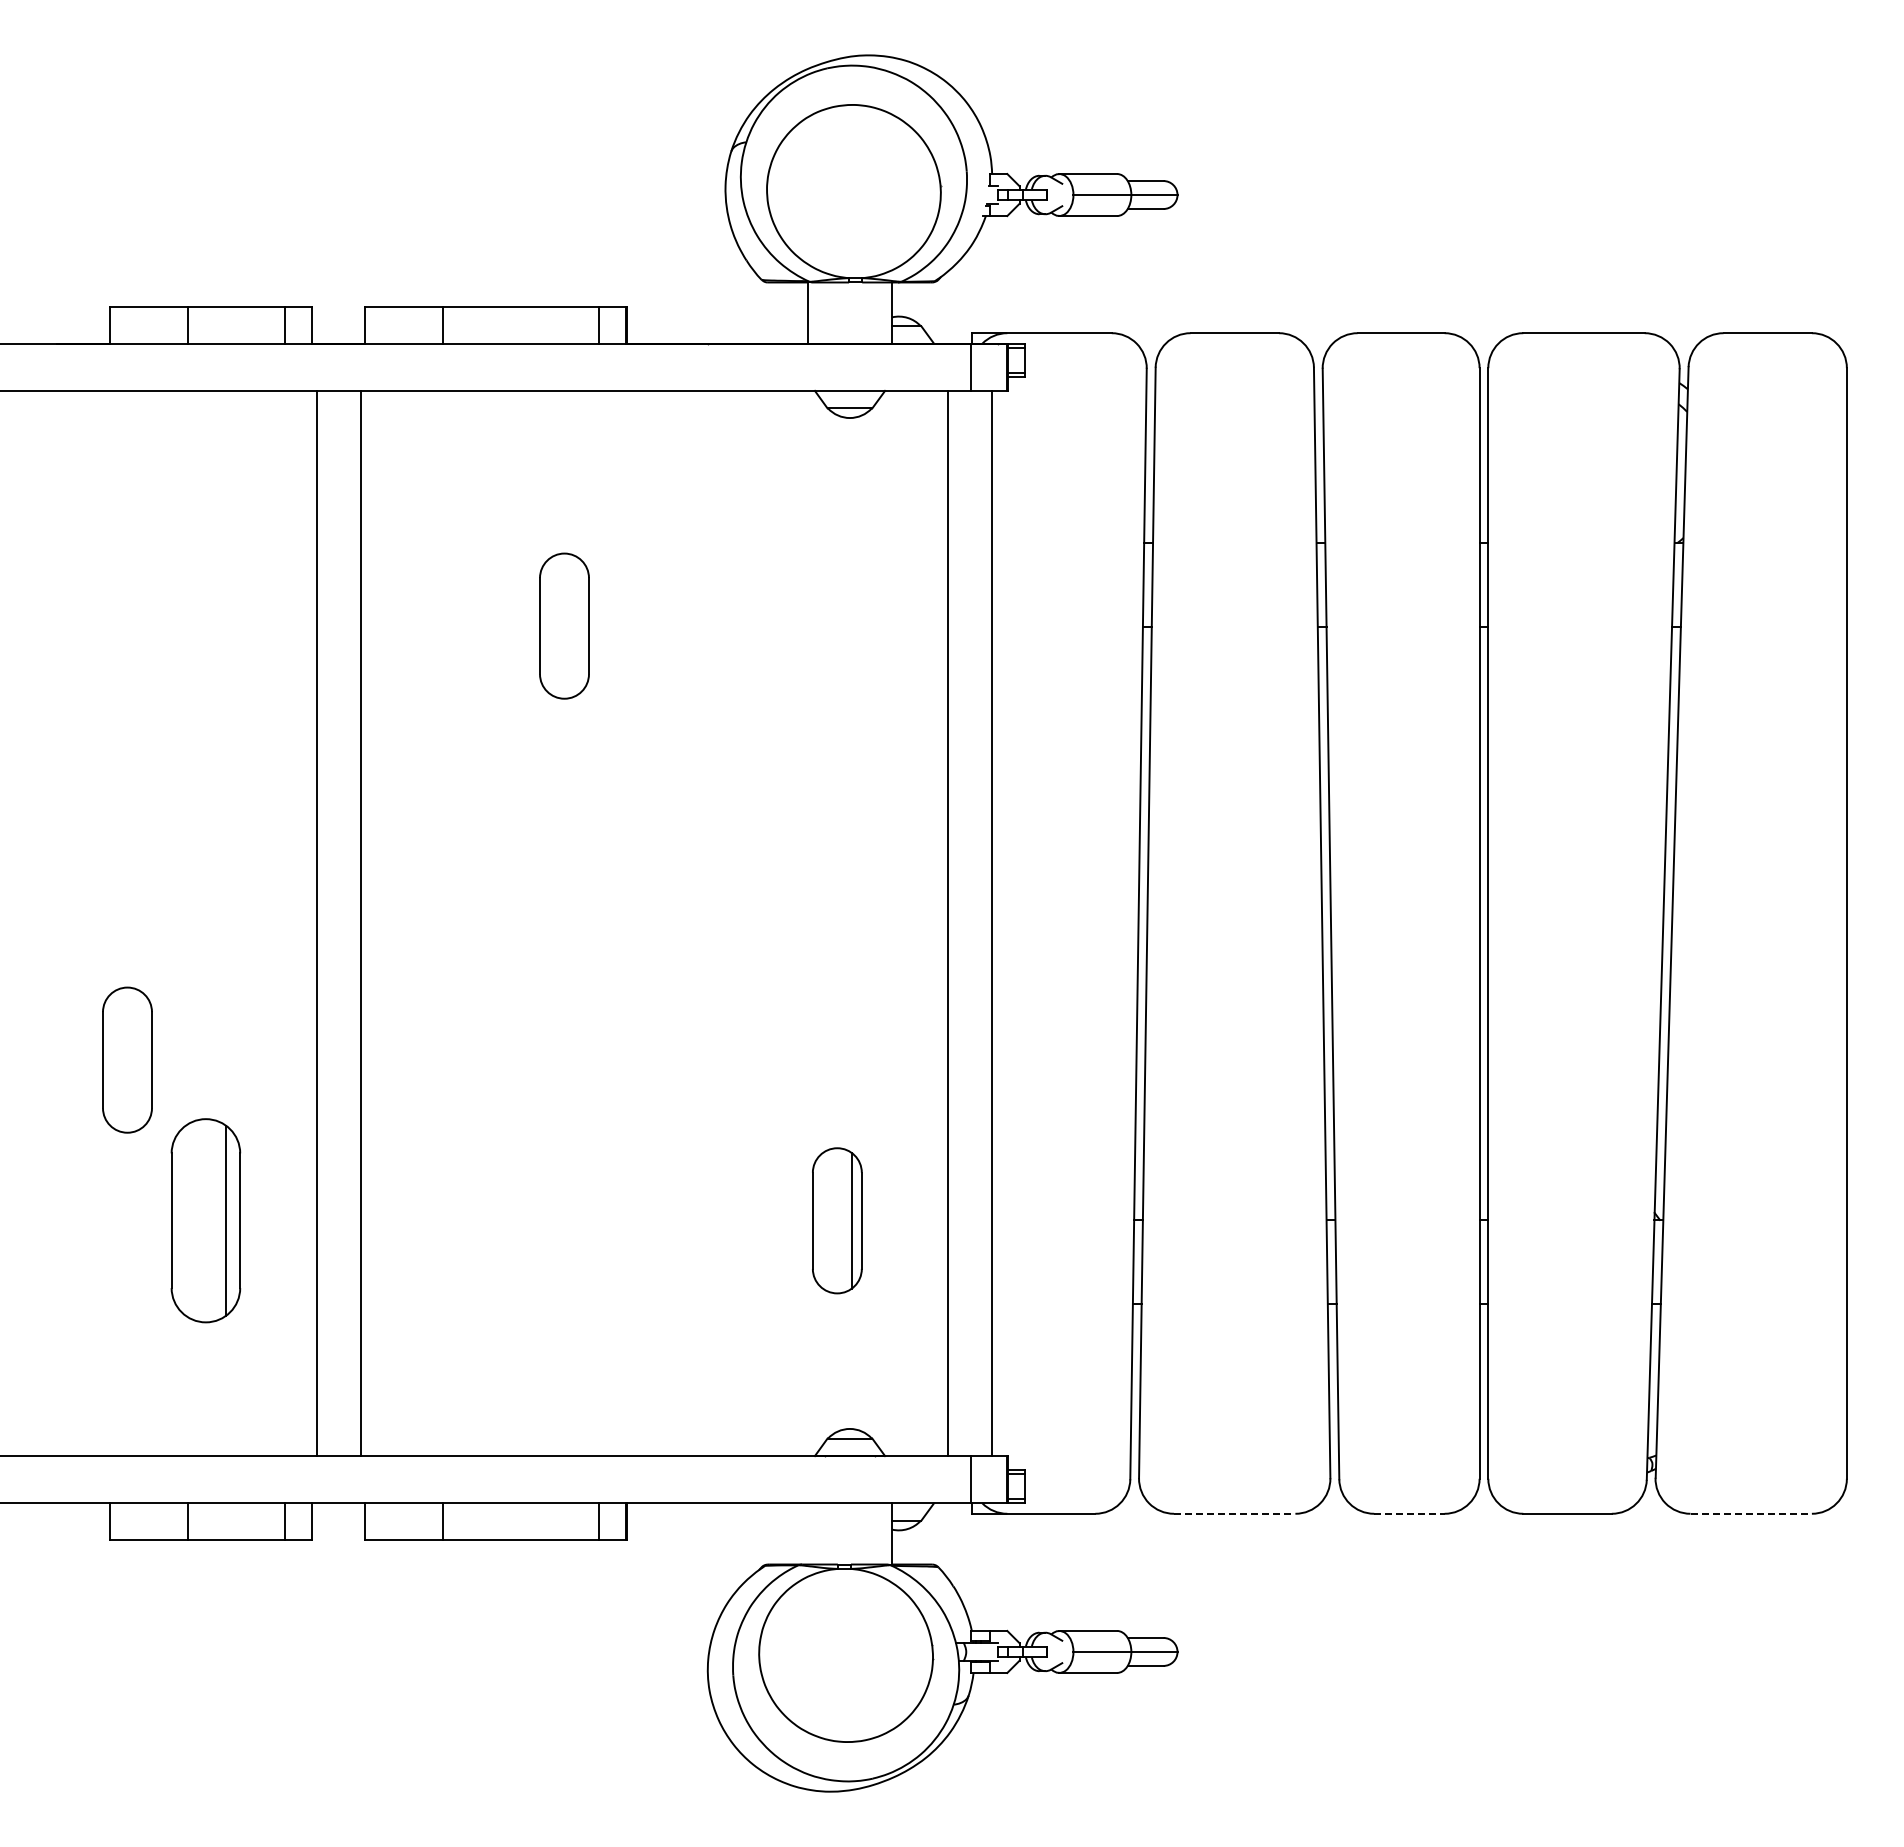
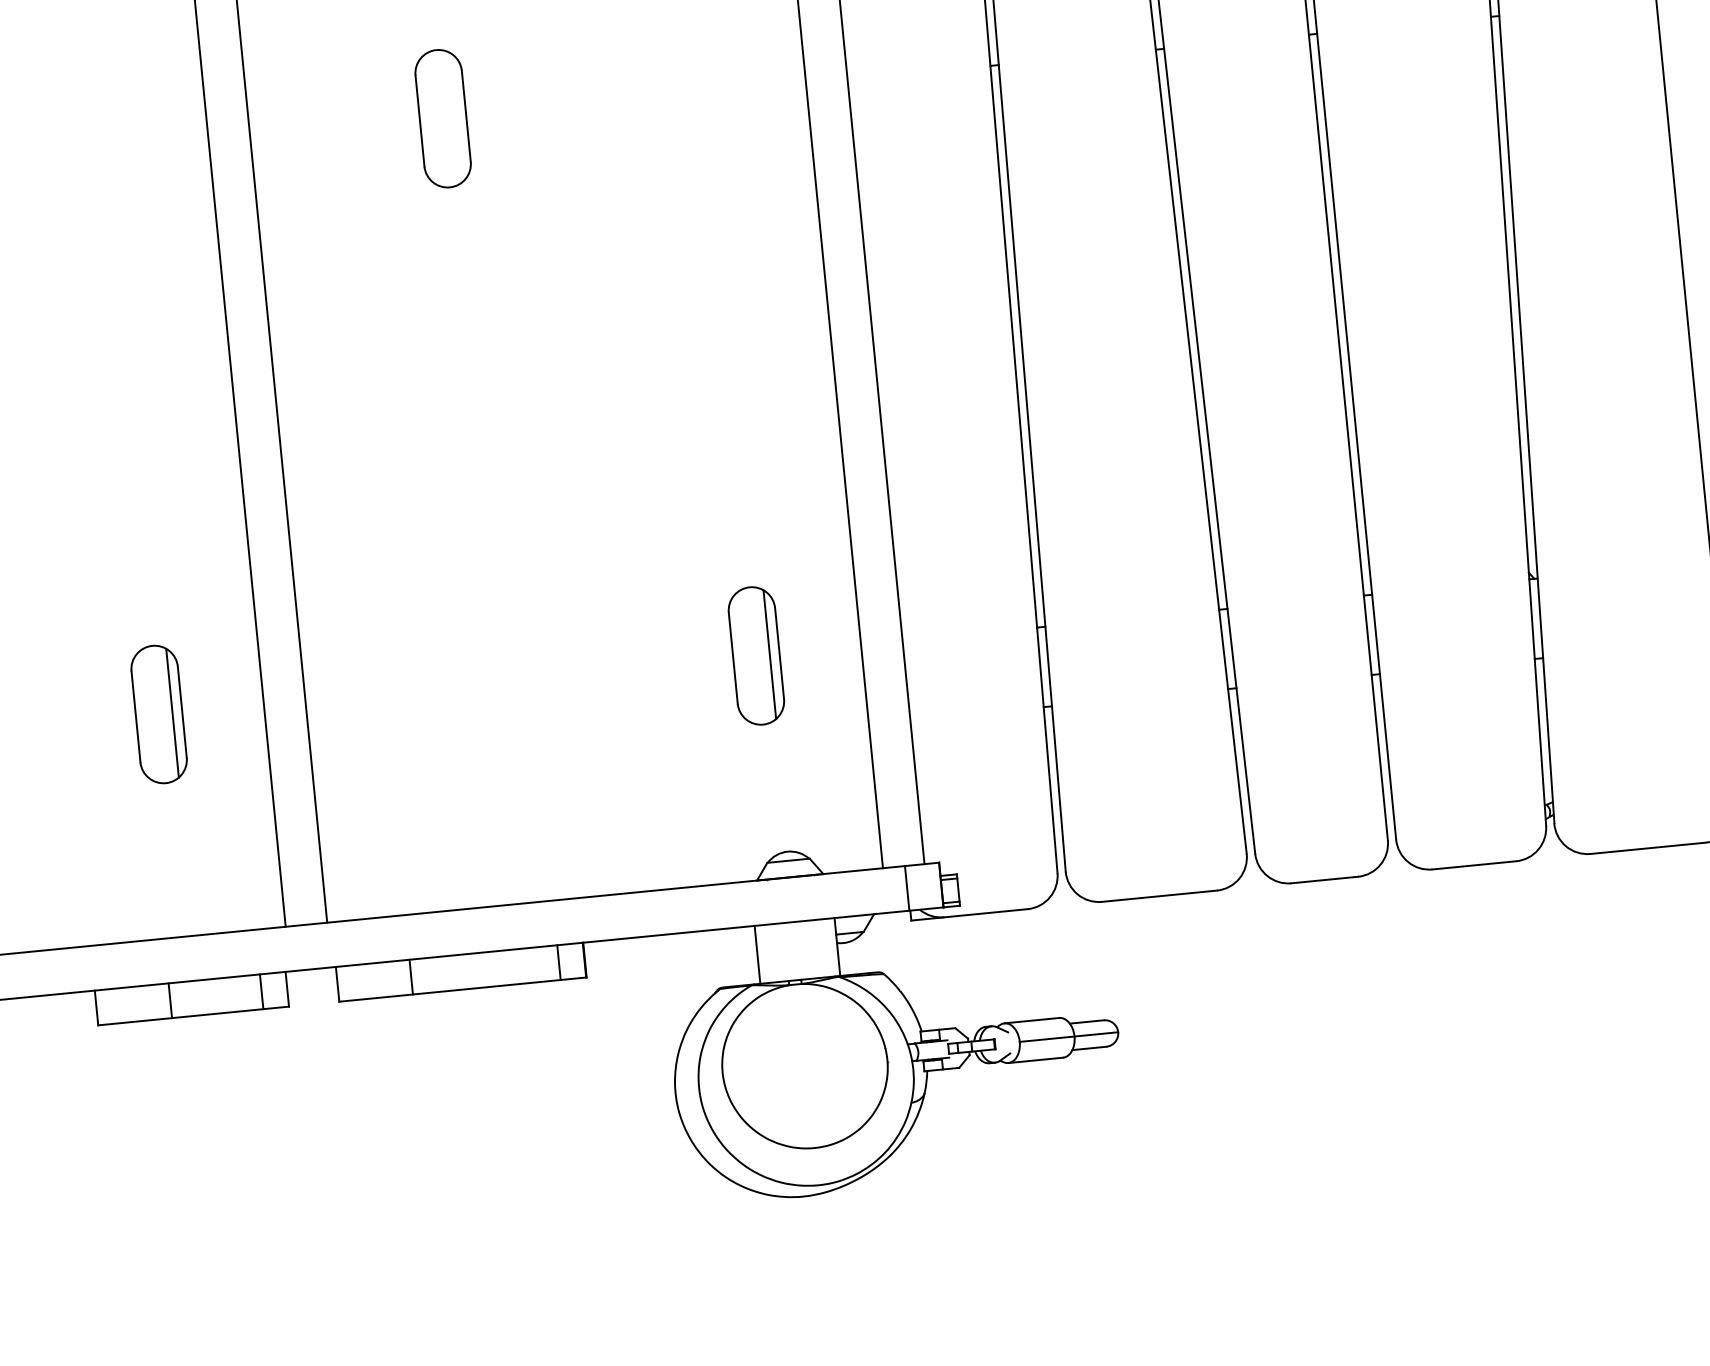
part: (127, 1059) -> (69, 569), removed
part: (205, 1220) -> (158, 714), size x0.71
line: (1234, 1513) -> (1159, 895), dashed -> solid
line: (1409, 1513) -> (1324, 879), dashed -> solid
line: (1751, 1513) -> (1648, 848), dashed -> solid
line: (807, 1533) -> (757, 954), added

